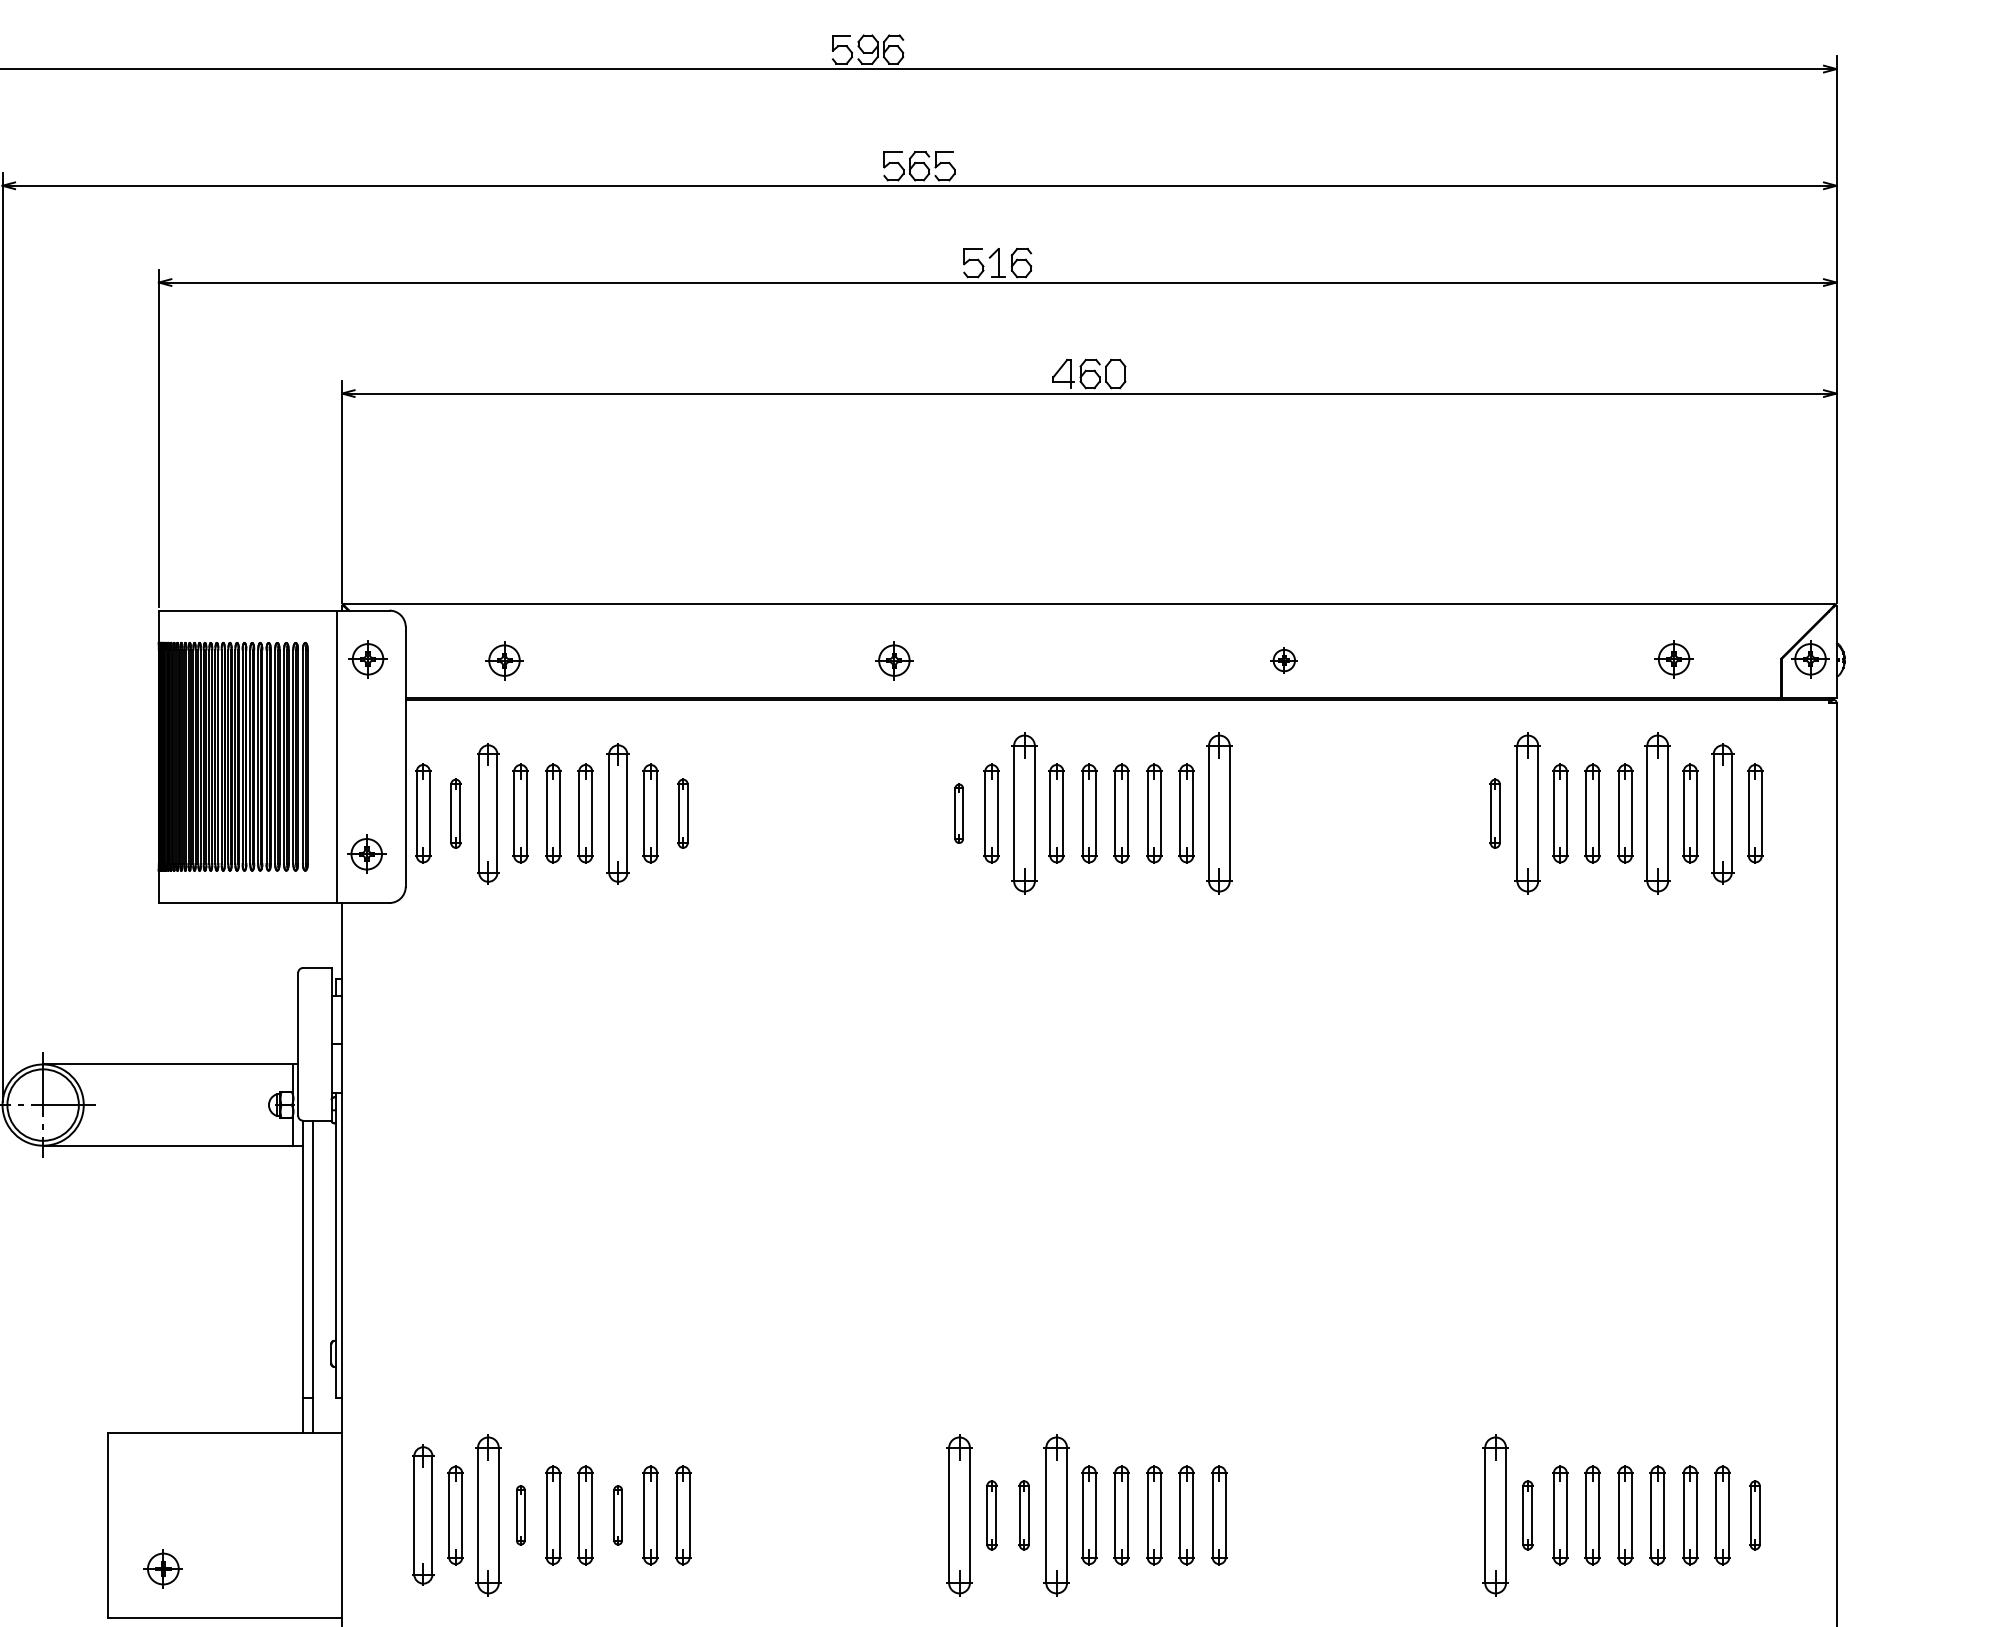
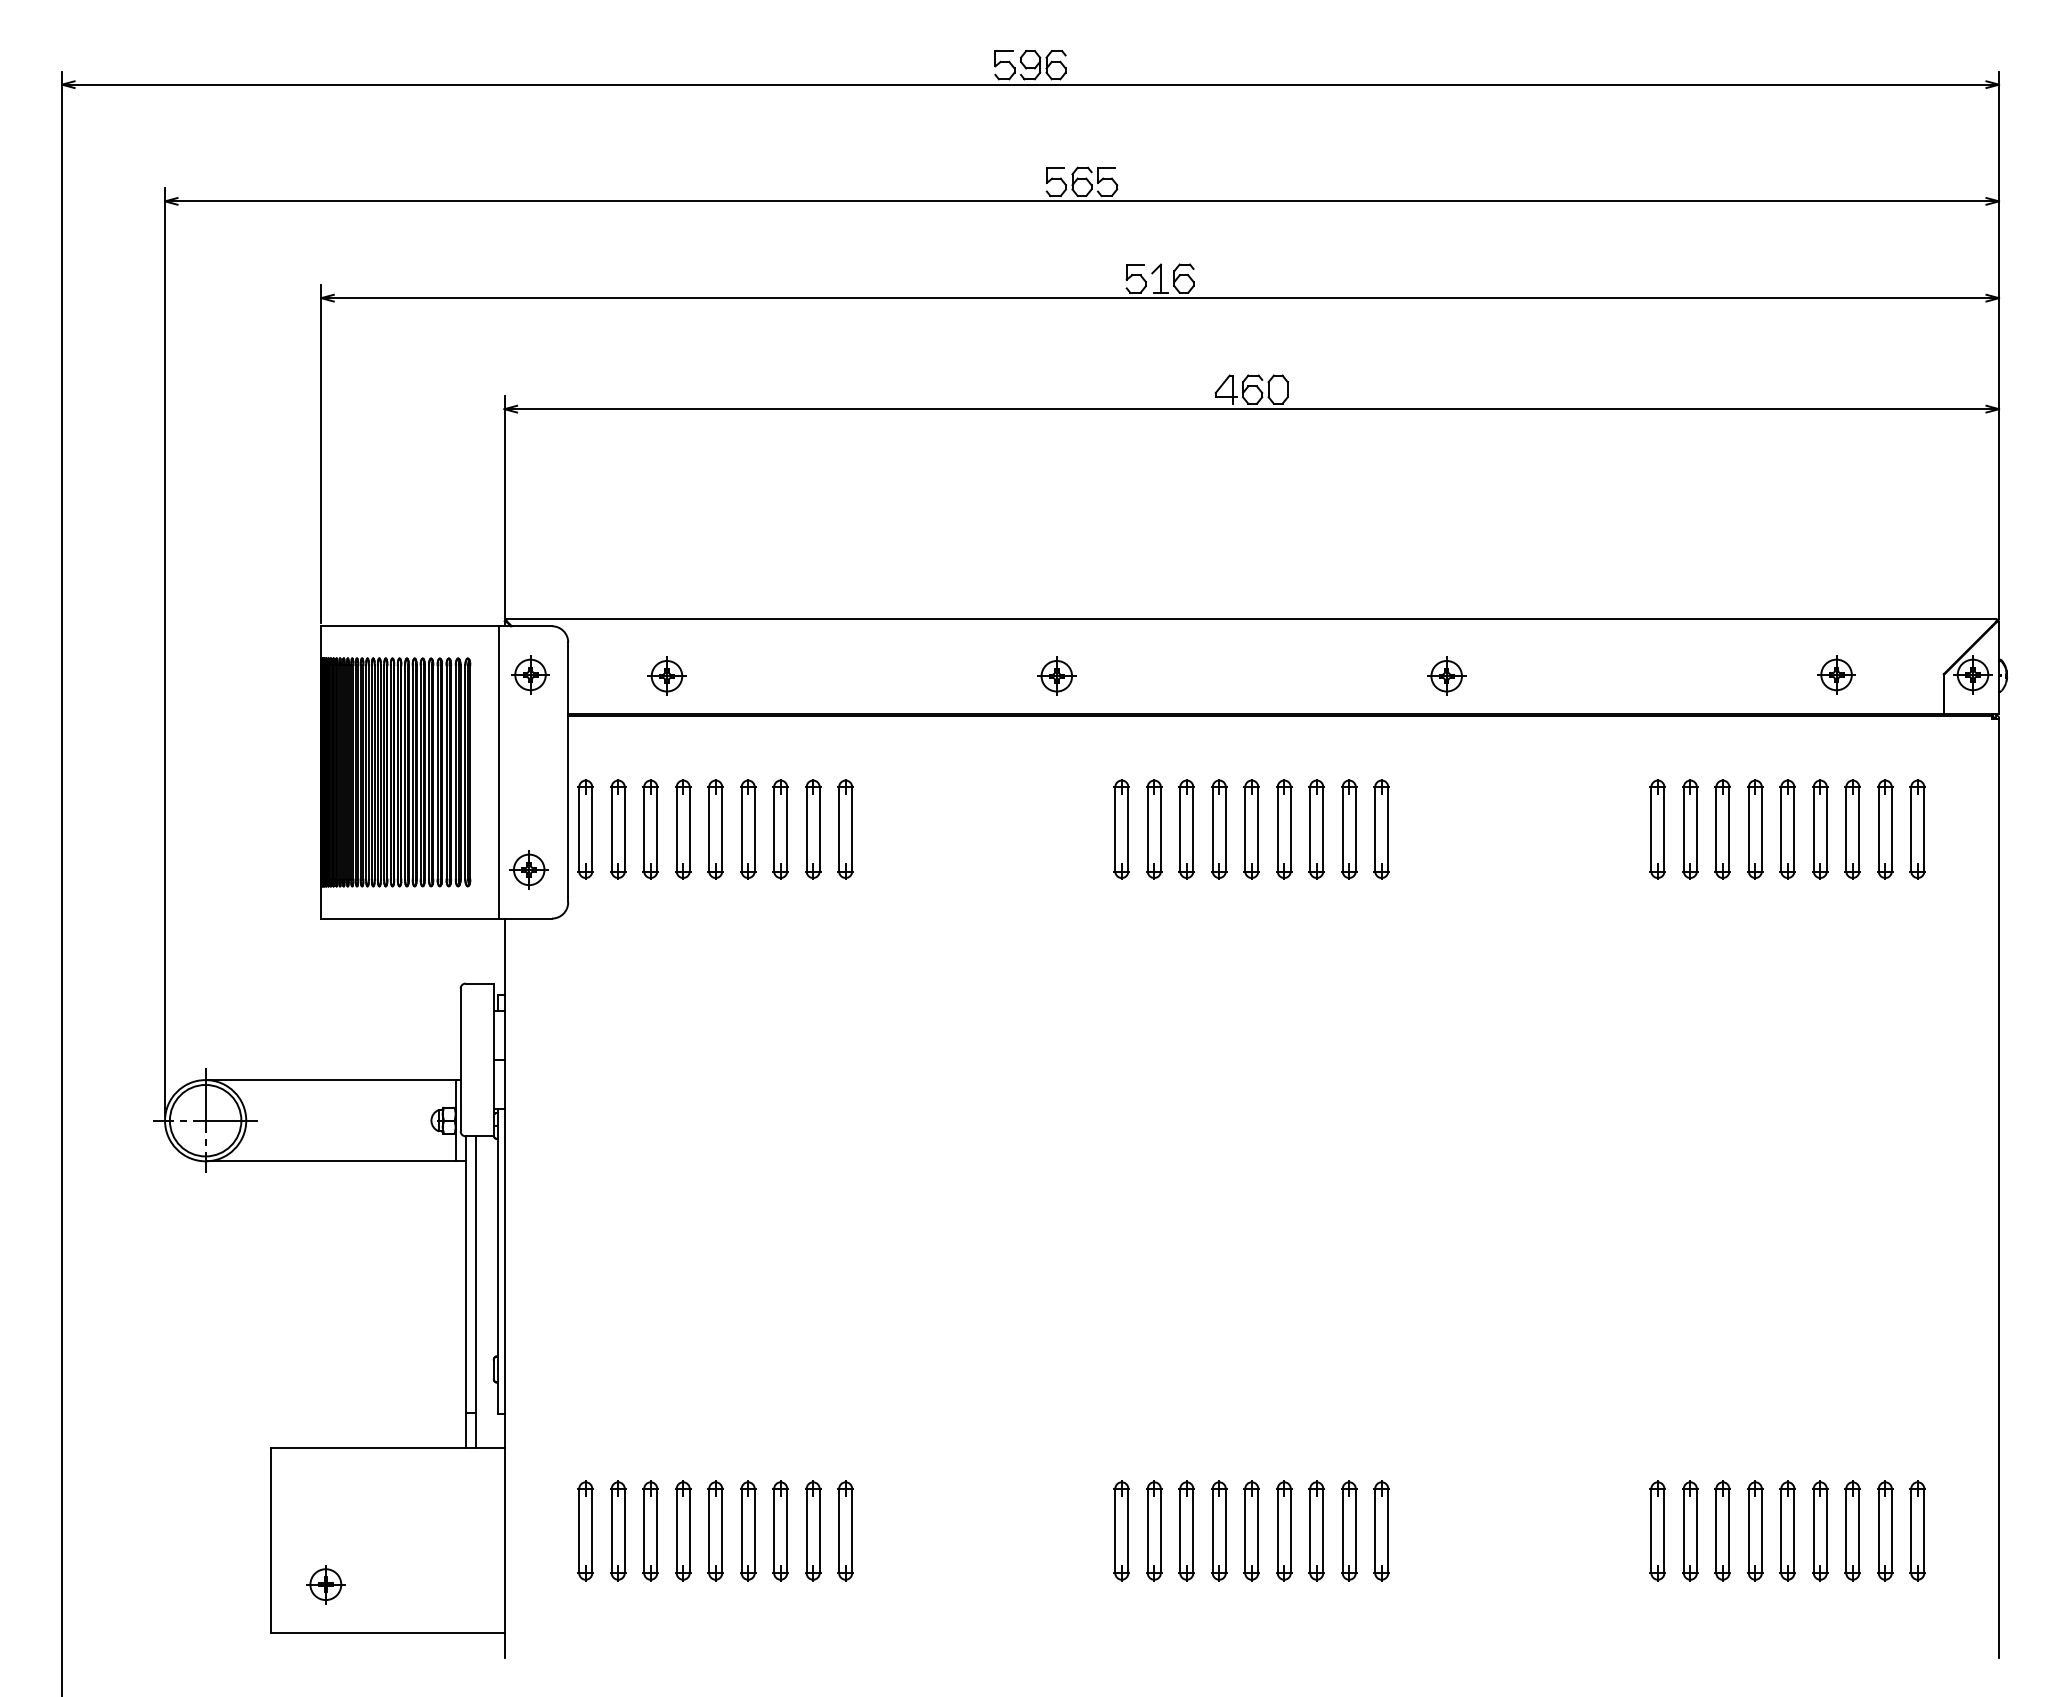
part: (1284, 659) -> (1446, 675), size x1.43
part: (456, 813) -> (618, 829), size x1.43
part: (488, 813) -> (650, 829), size x0.71
part: (618, 813) -> (780, 829), size x0.71
part: (683, 813) -> (845, 829), size x1.43
part: (959, 813) -> (1121, 829), size x1.67
part: (1024, 813) -> (1186, 829), size x0.62
part: (1219, 813) -> (1381, 829), size x0.62
part: (1495, 813) -> (1657, 829), size x1.43
part: (1528, 813) -> (1690, 829), size x0.62
part: (1658, 813) -> (1820, 829), size x0.62
part: (1723, 813) -> (1885, 829), size x0.71
part: (423, 1514) -> (585, 1530), size x0.71
part: (488, 1514) -> (650, 1530), size x0.62
part: (521, 1514) -> (683, 1530), size x1.67
part: (618, 1514) -> (780, 1530), size x1.67
part: (959, 1514) -> (1121, 1530), size x0.62
part: (992, 1514) -> (1154, 1530), size x1.43
part: (1024, 1514) -> (1186, 1530), size x1.43
part: (1057, 1514) -> (1219, 1530), size x0.62
part: (1495, 1514) -> (1657, 1530), size x0.62
part: (1528, 1514) -> (1690, 1530), size x1.43
part: (1755, 1514) -> (1917, 1530), size x1.43

